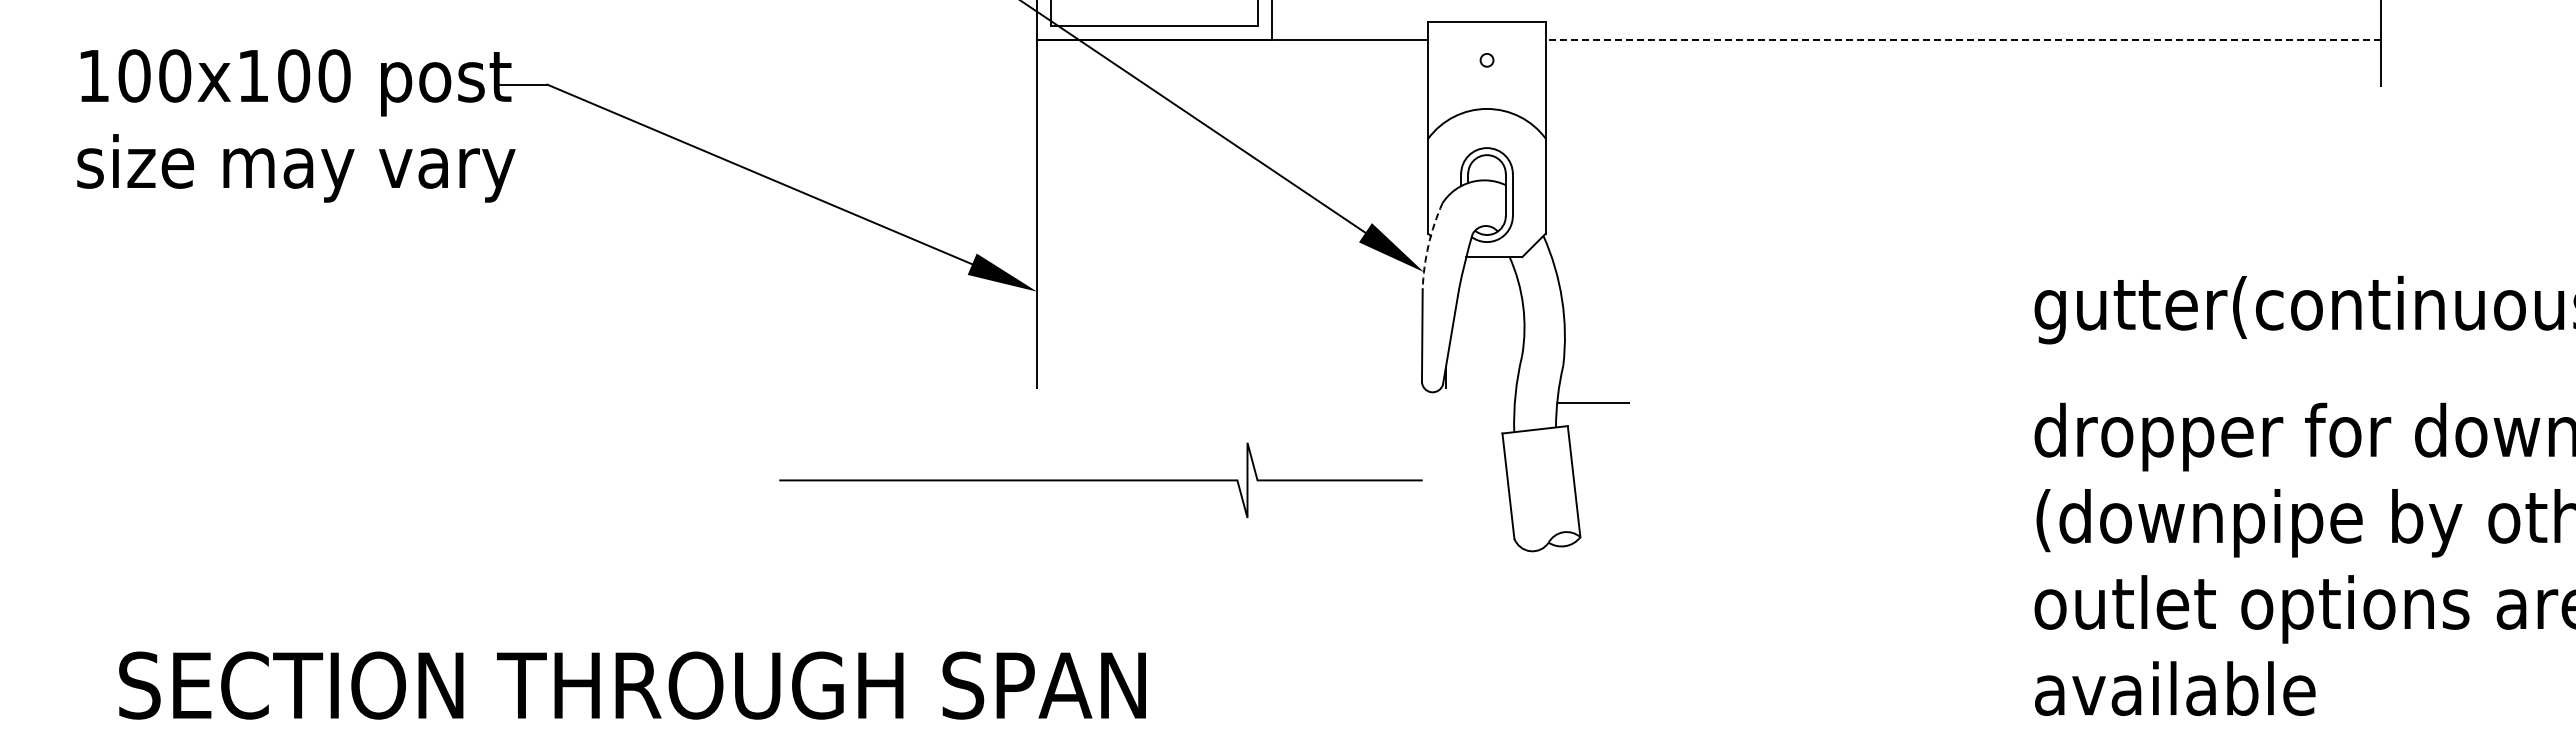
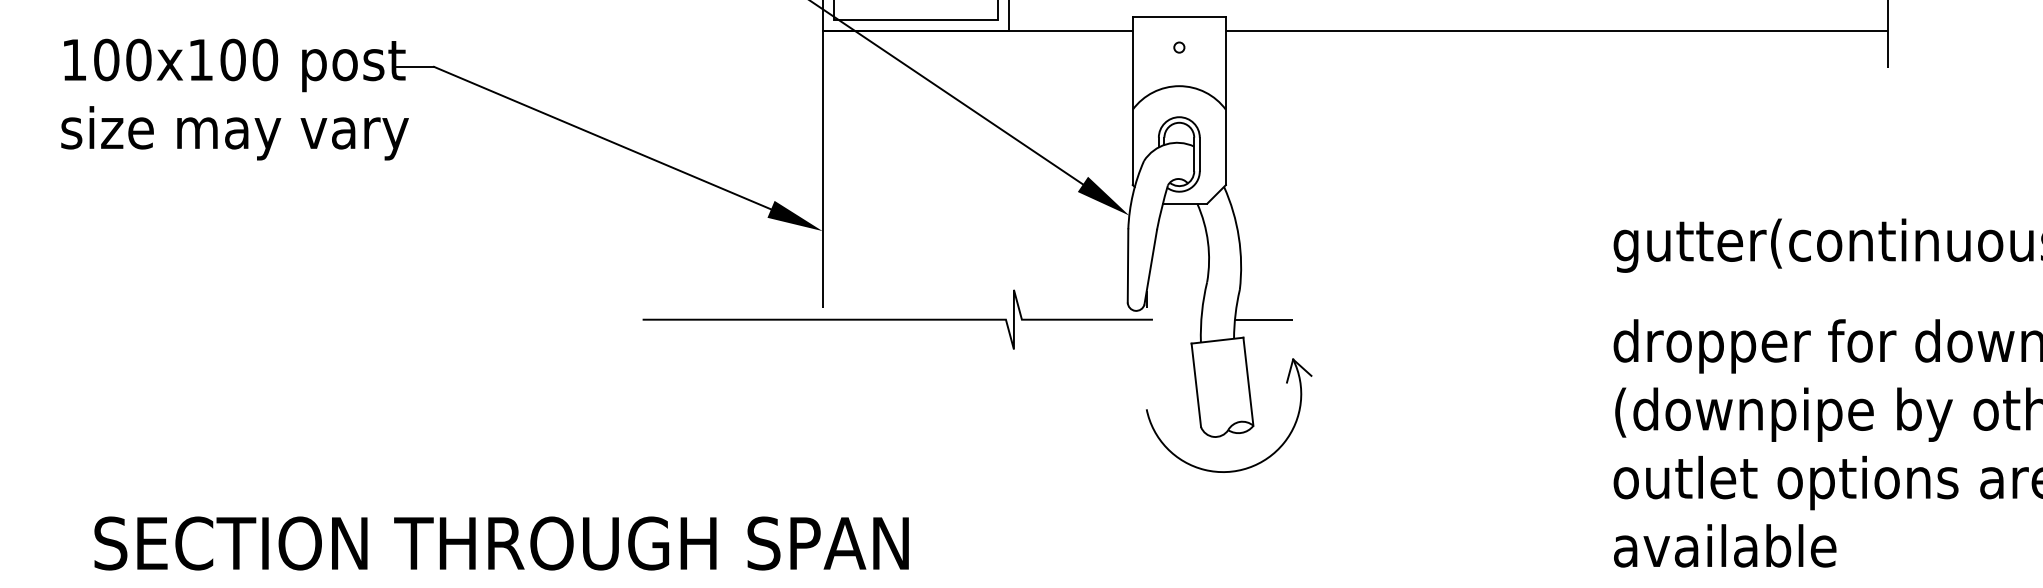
line: (1963, 39) -> (1557, 31), dashed -> solid
arc: (1428, 245) -> (1132, 194), dashed -> solid
curve: (1100, 480) -> (897, 319), moved
part: (1565, 591) -> (1241, 468), added

